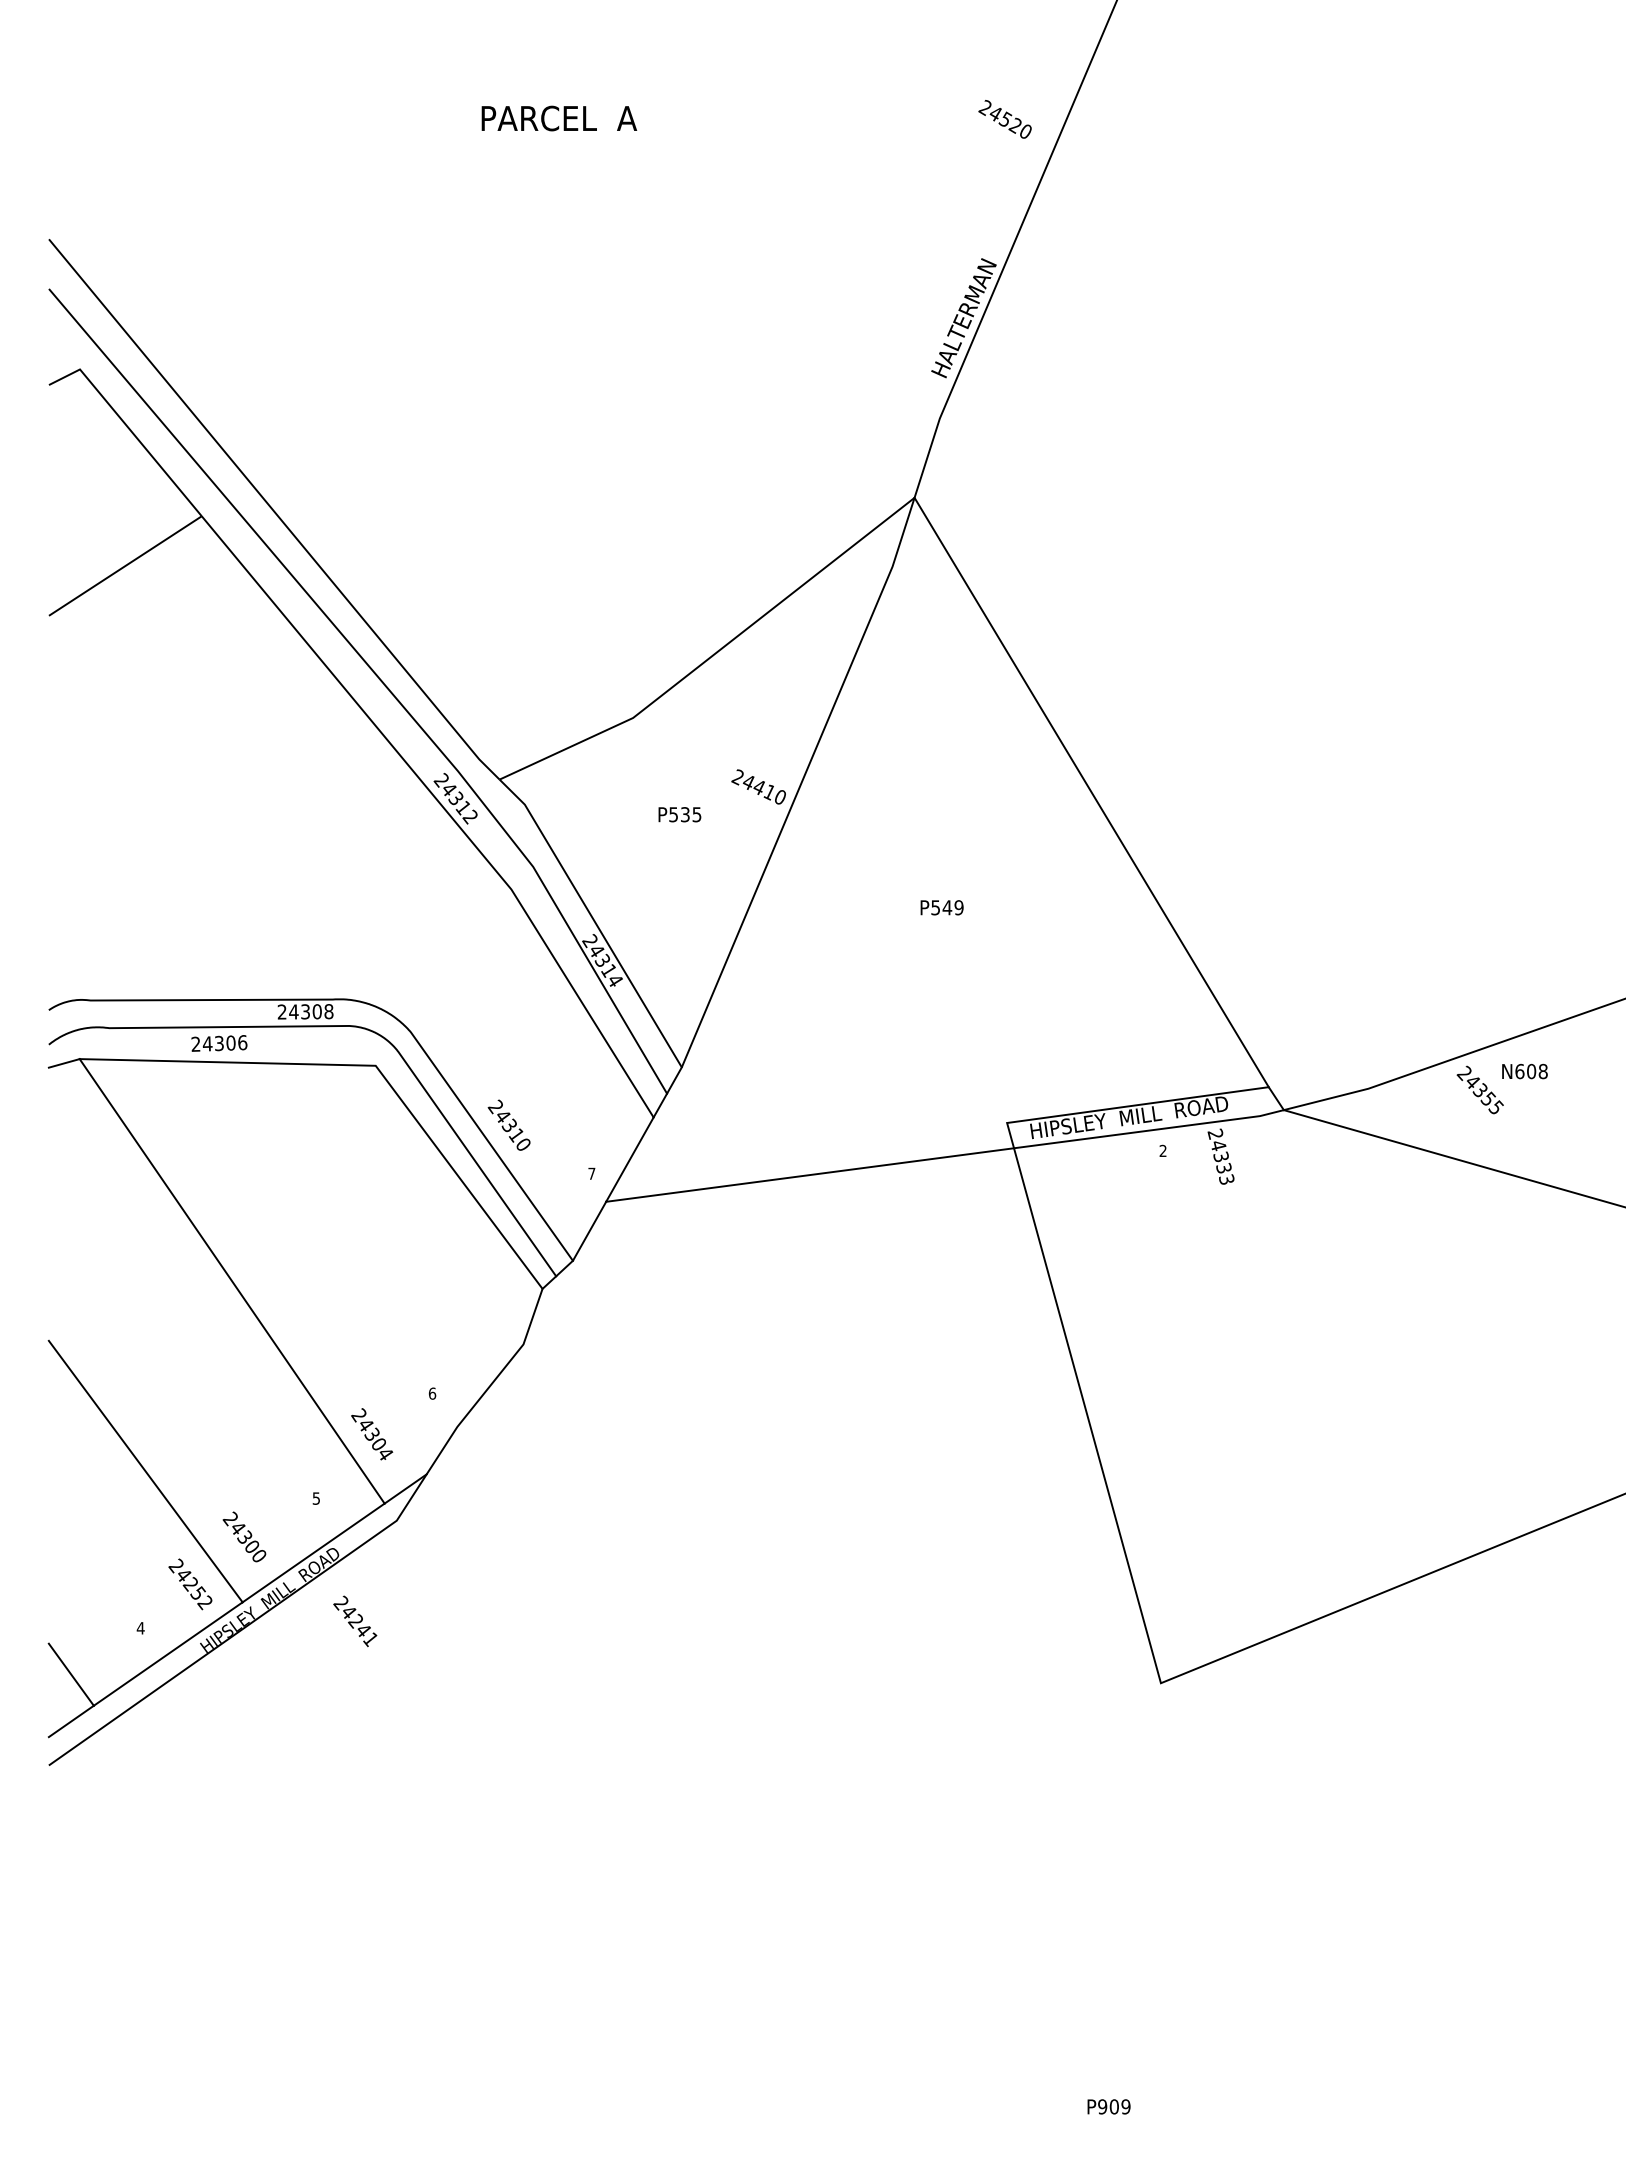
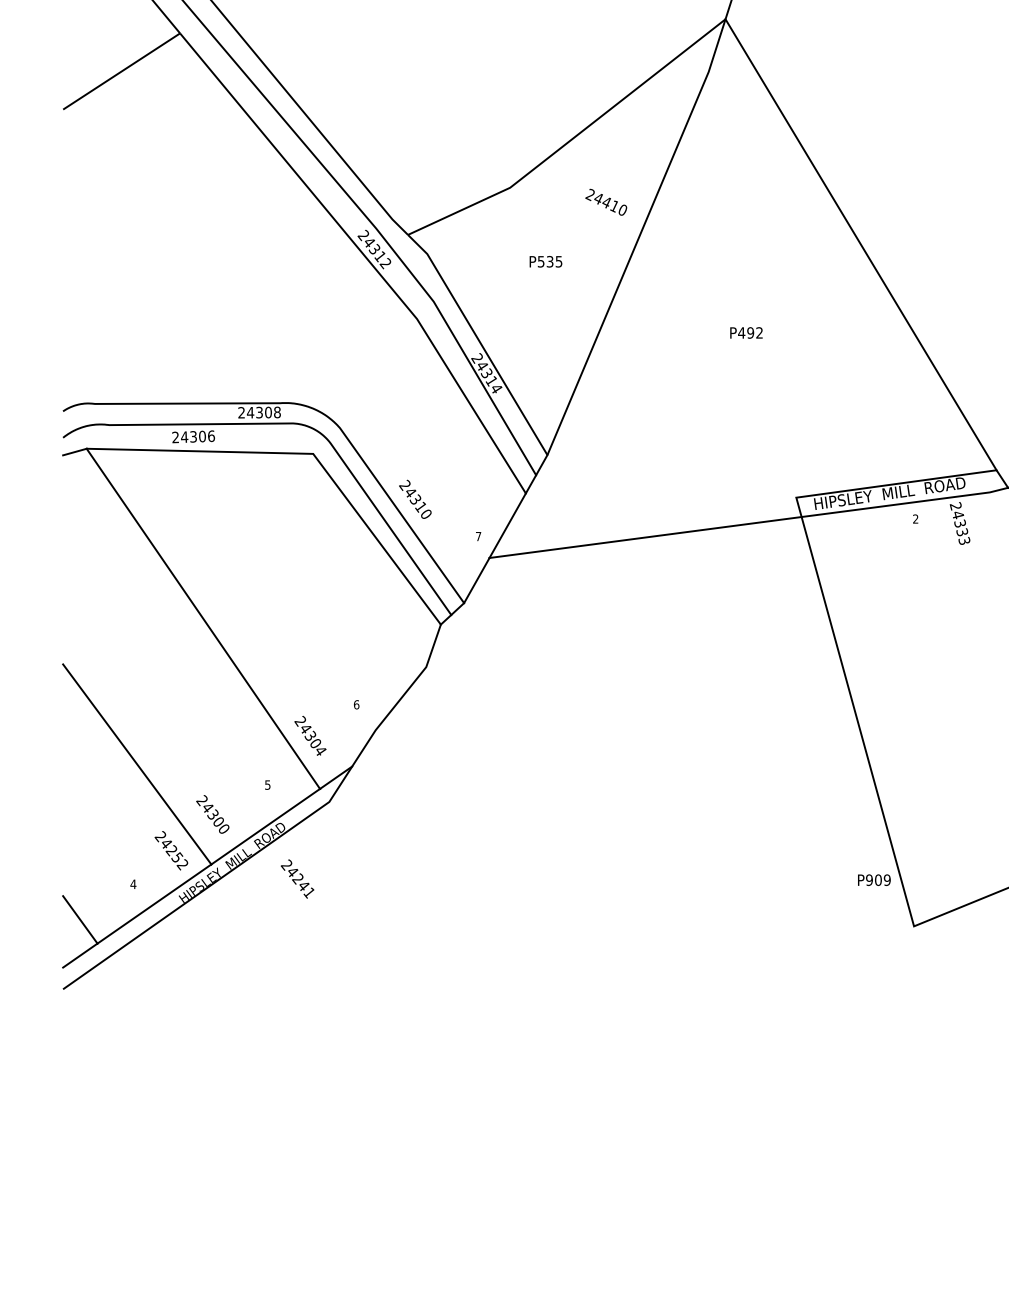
text: (758, 786) -> (606, 201), moved
text: (946, 907) -> (749, 332), P549 -> P492
text: (1108, 2106) -> (873, 879), moved

